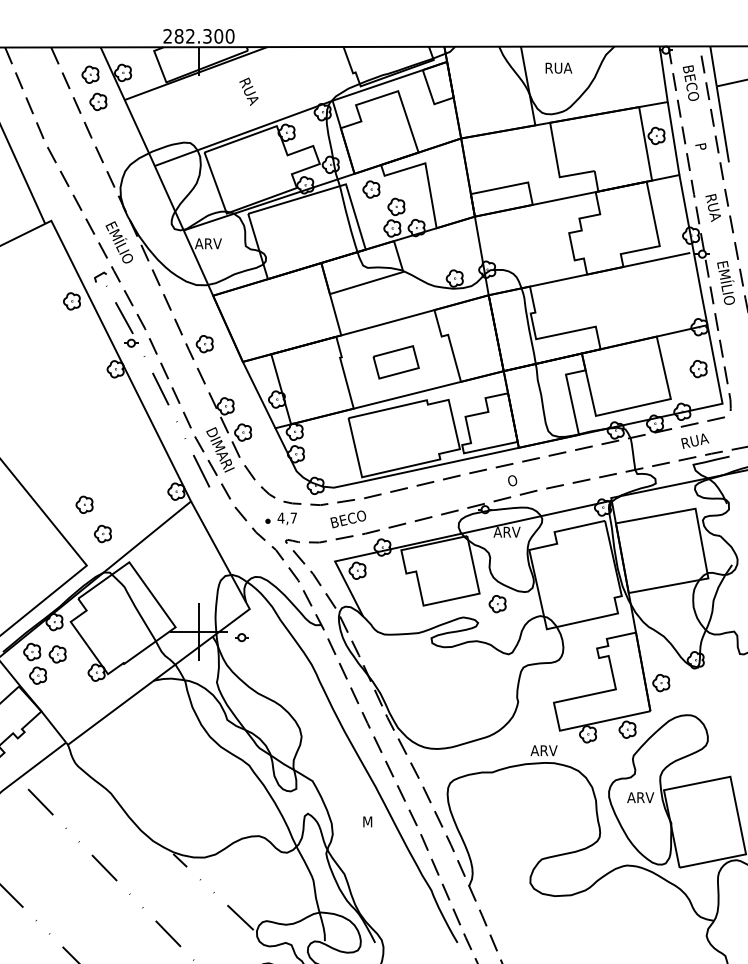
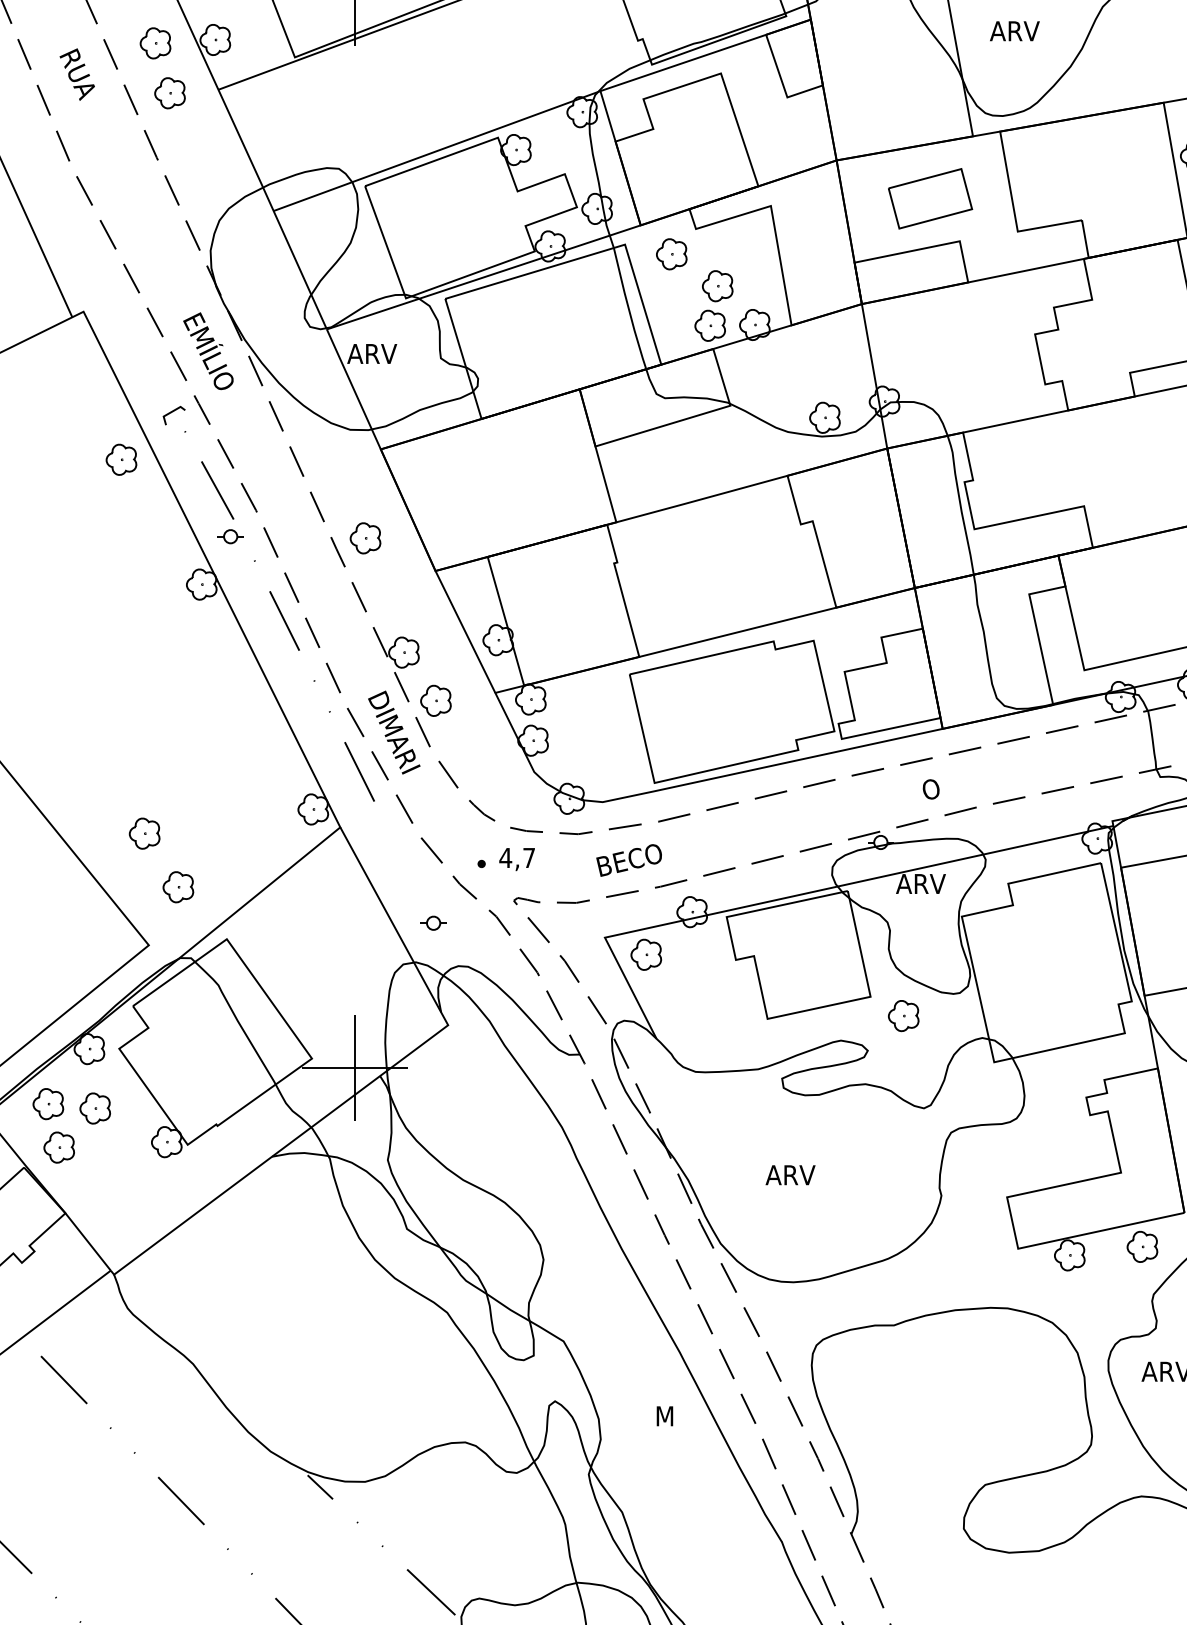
text: (558, 67) -> (1015, 29), RUA -> ARV
text: (248, 91) -> (76, 74), moved
part: (395, 362) -> (929, 199), moved
part: (241, 637) -> (432, 923), moved
text: (543, 750) -> (789, 1174), moved

